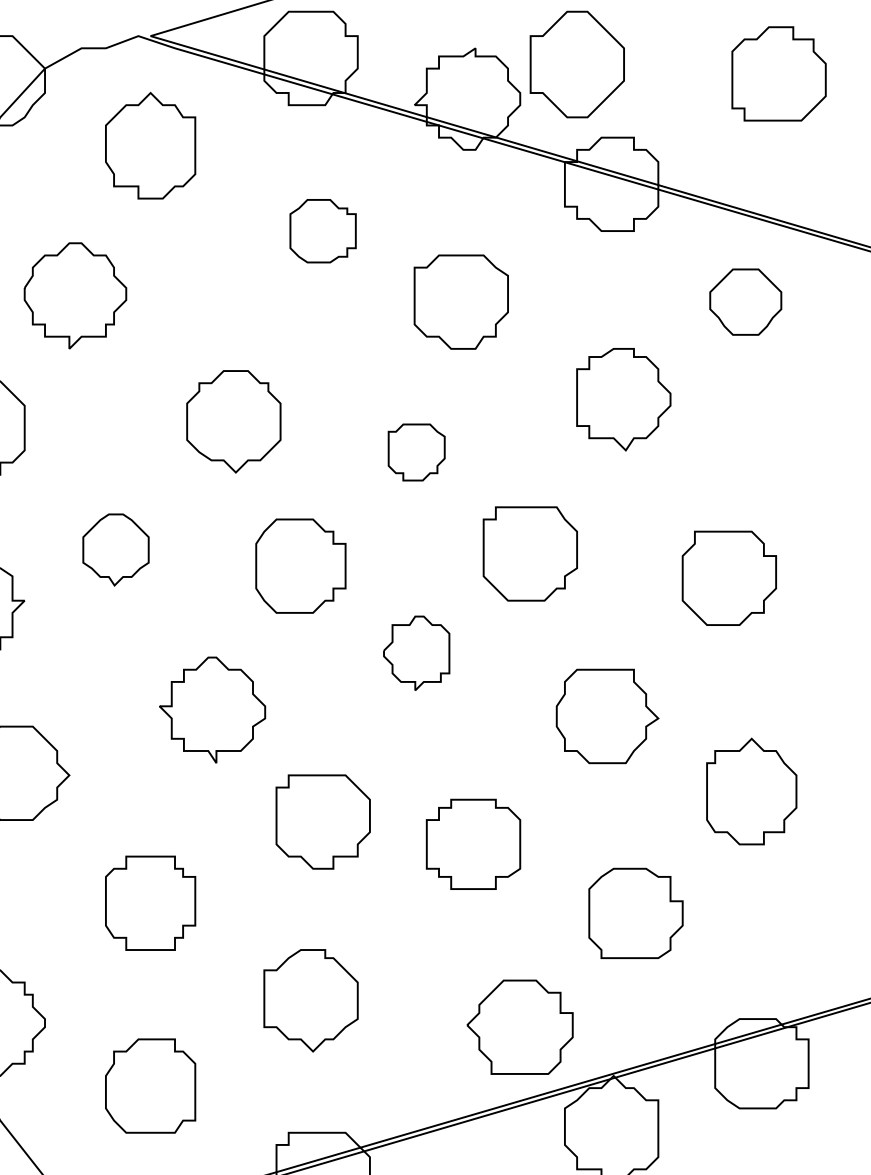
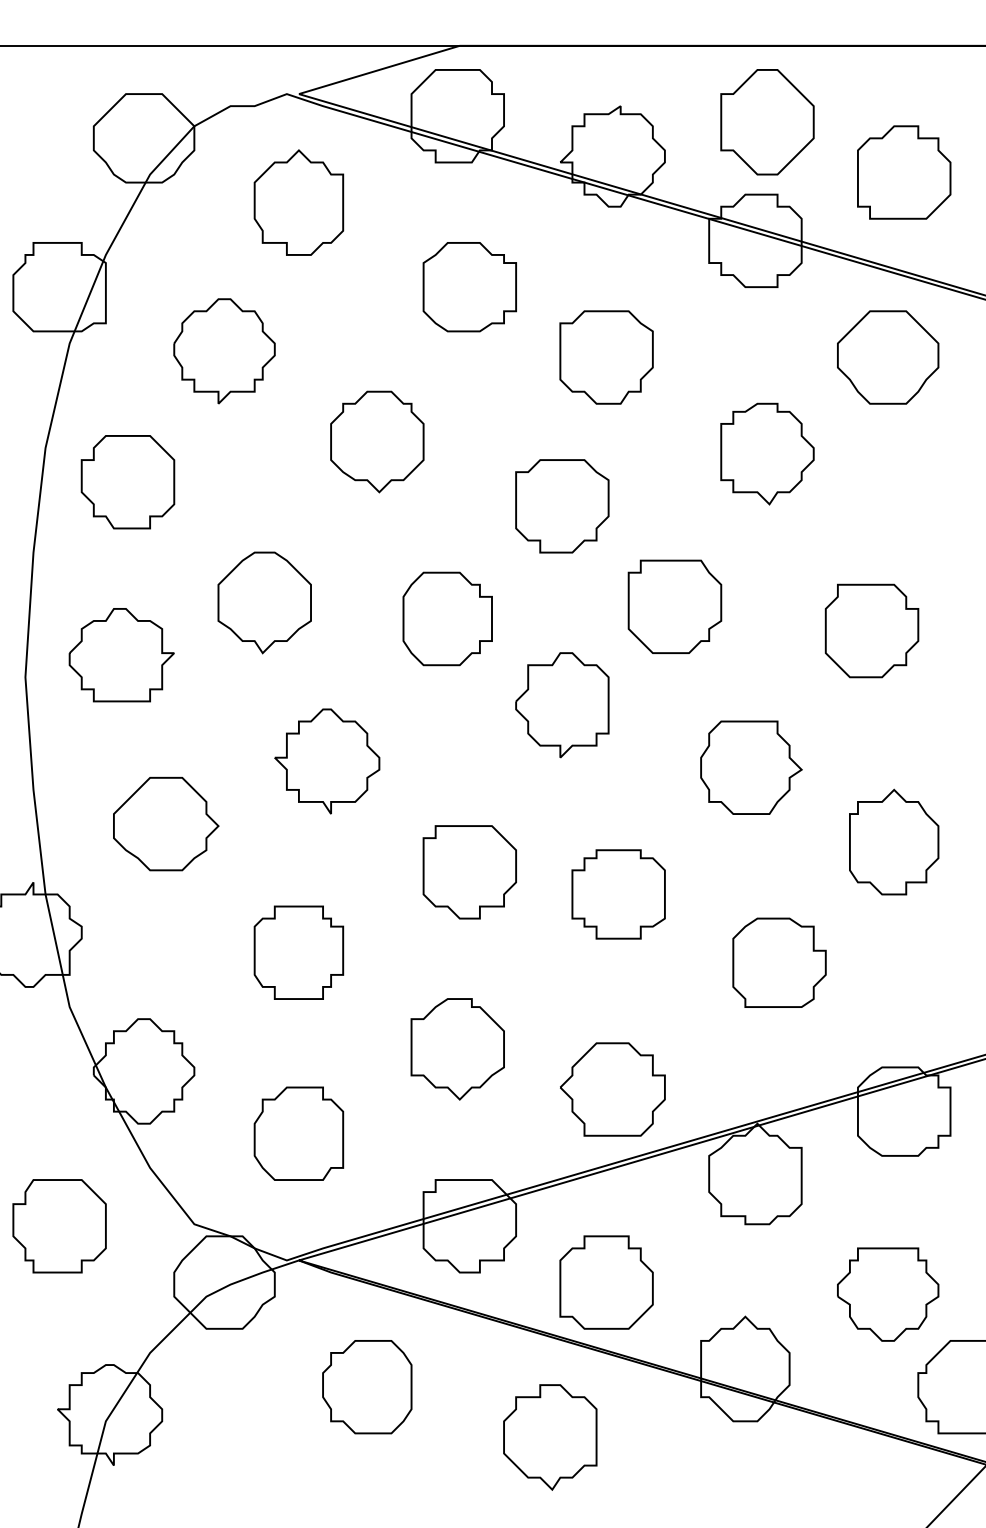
part: (577, 64) -> (767, 122), moved
part: (779, 73) -> (904, 172), moved
part: (322, 231) -> (469, 287), size x1.43
part: (746, 302) -> (888, 357), size x1.43
part: (234, 421) -> (377, 441), moved
part: (416, 452) -> (562, 506), size x1.67
part: (115, 549) -> (264, 602), size x1.43
part: (416, 653) -> (562, 705), size x1.43
part: (212, 710) -> (327, 761), moved
part: (519, 1027) -> (612, 1089), moved

